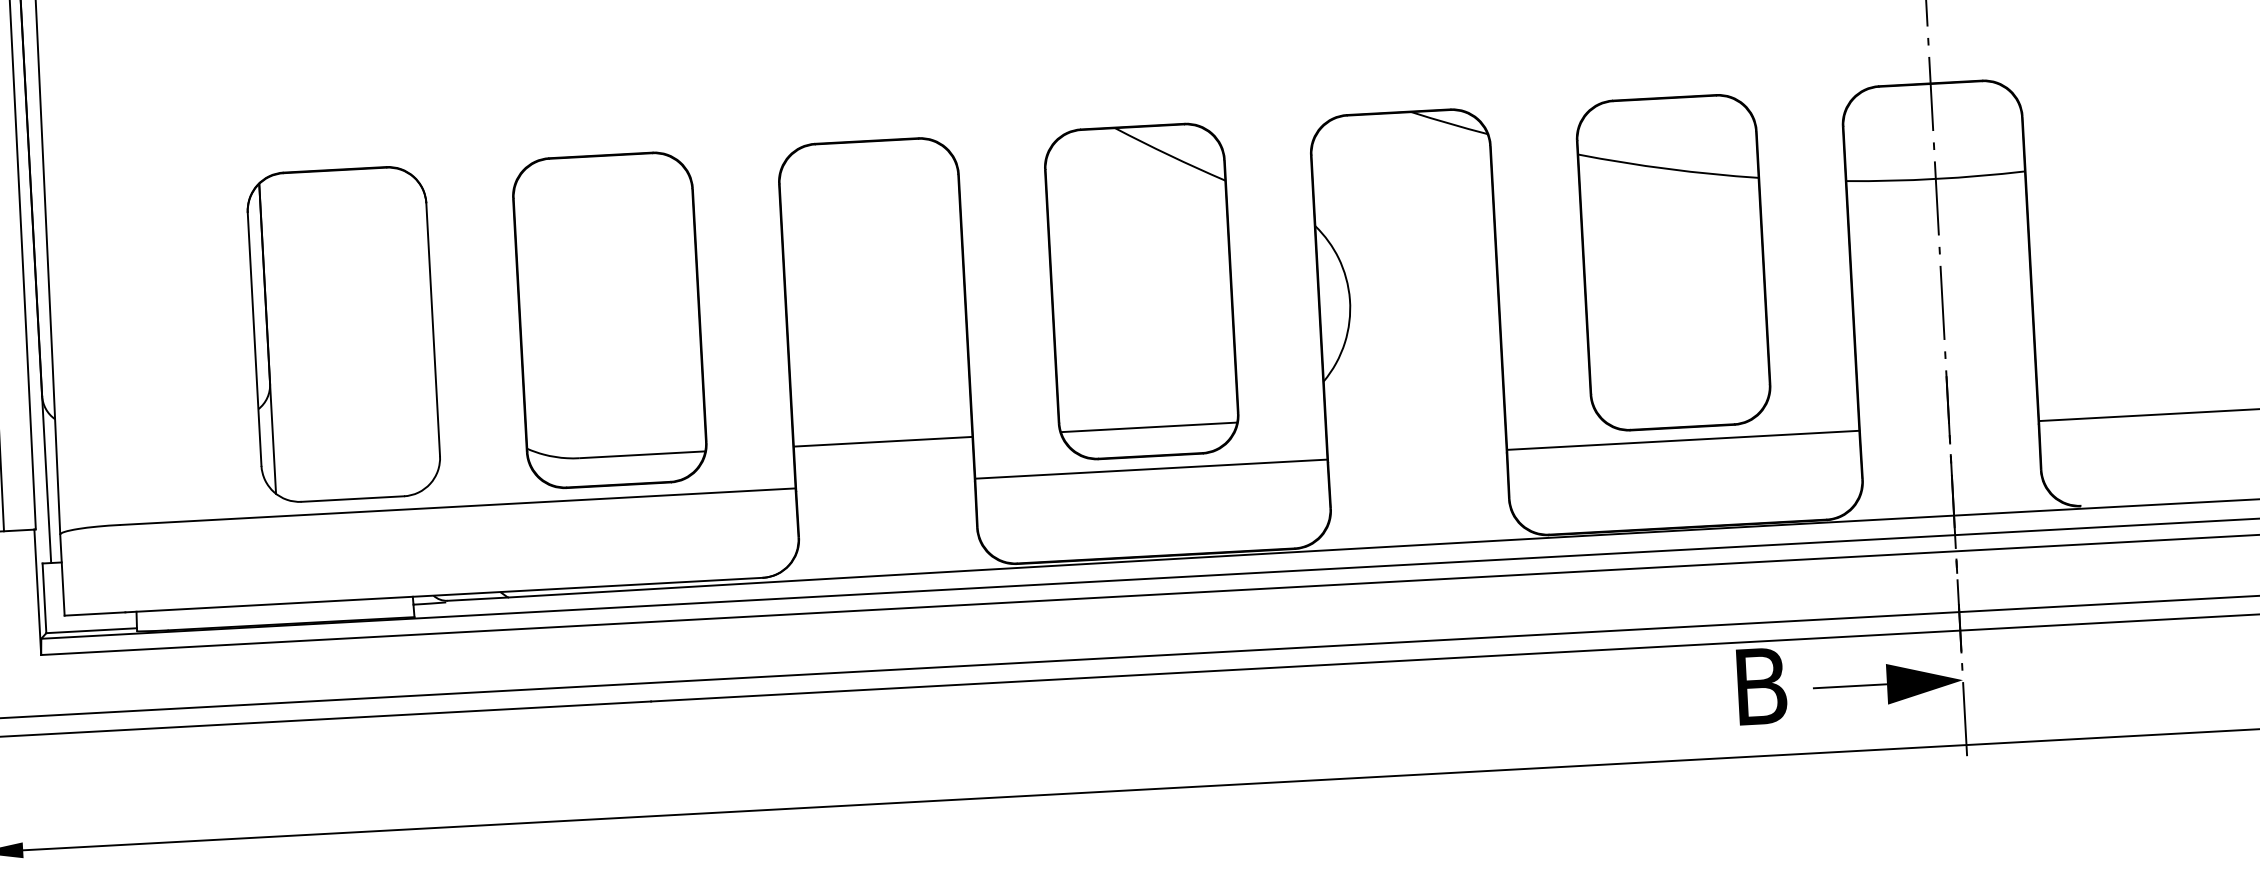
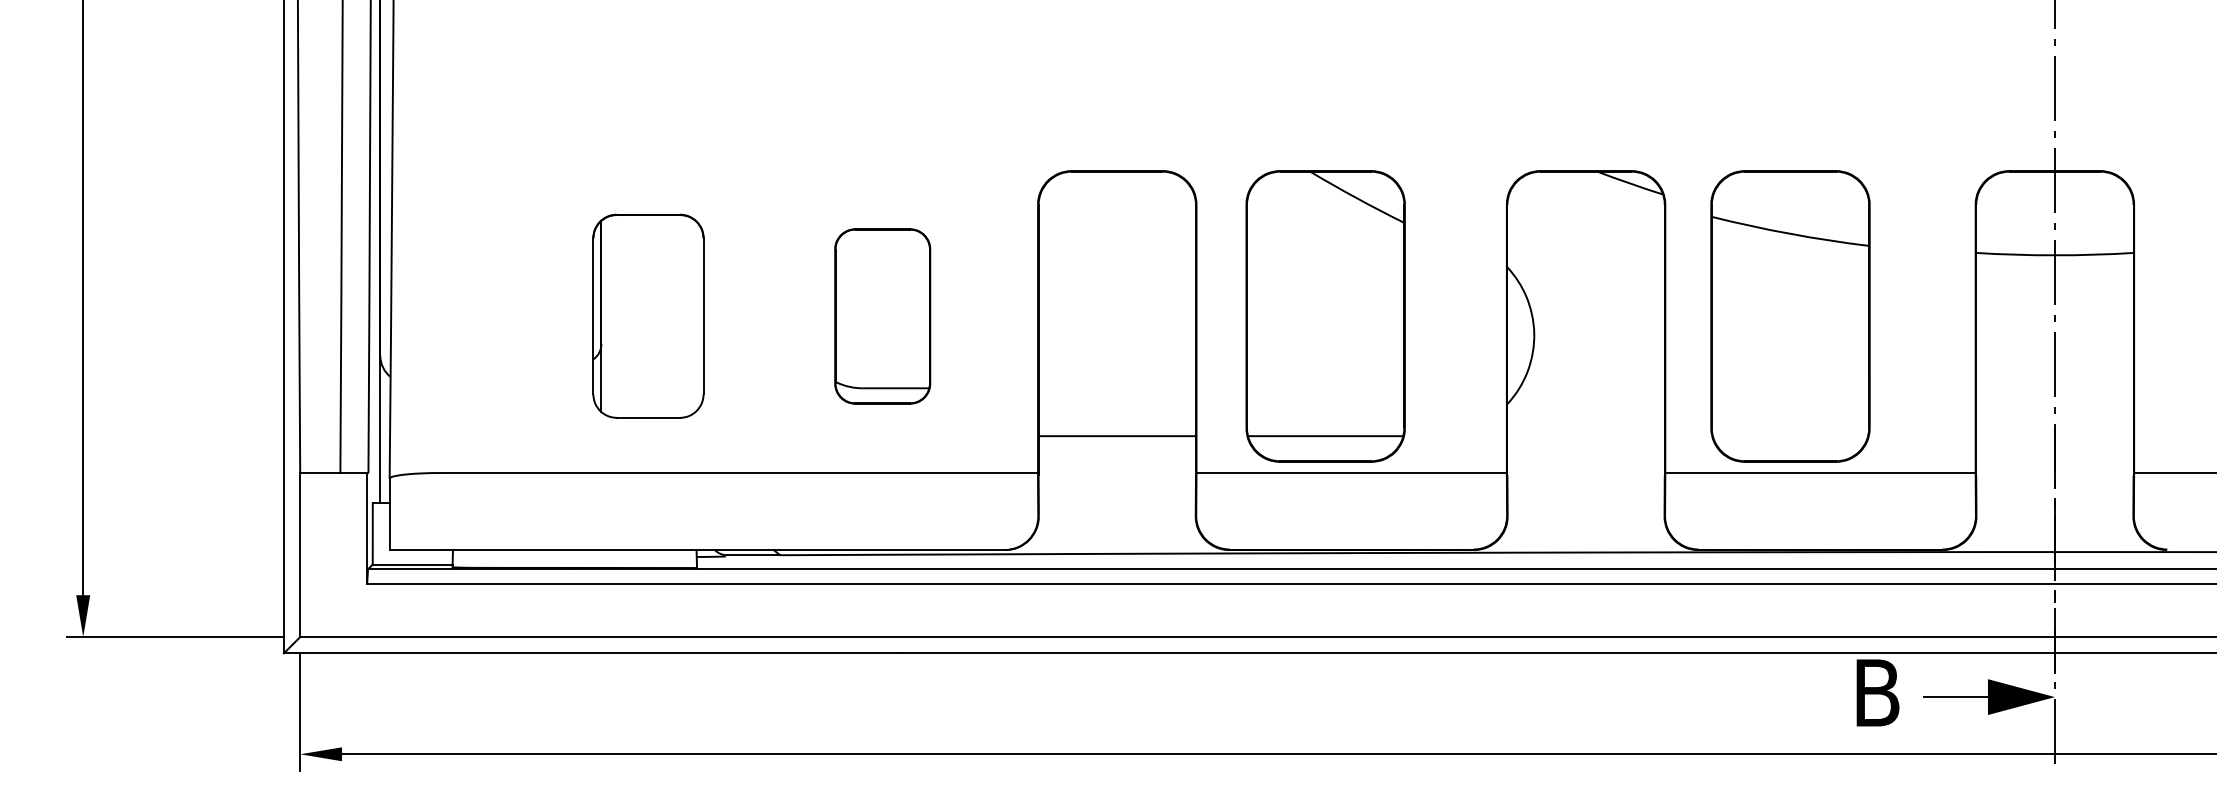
part: (1673, 262) -> (1790, 316), moved
part: (1141, 291) -> (1325, 316), moved
part: (609, 320) -> (882, 316), size x0.6
part: (343, 334) -> (648, 316), size x0.7

